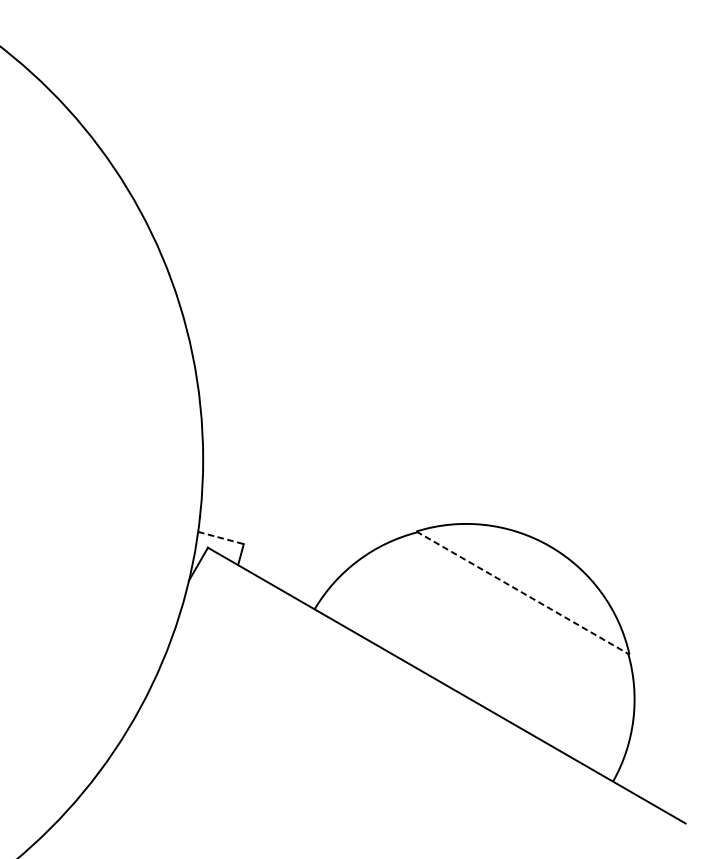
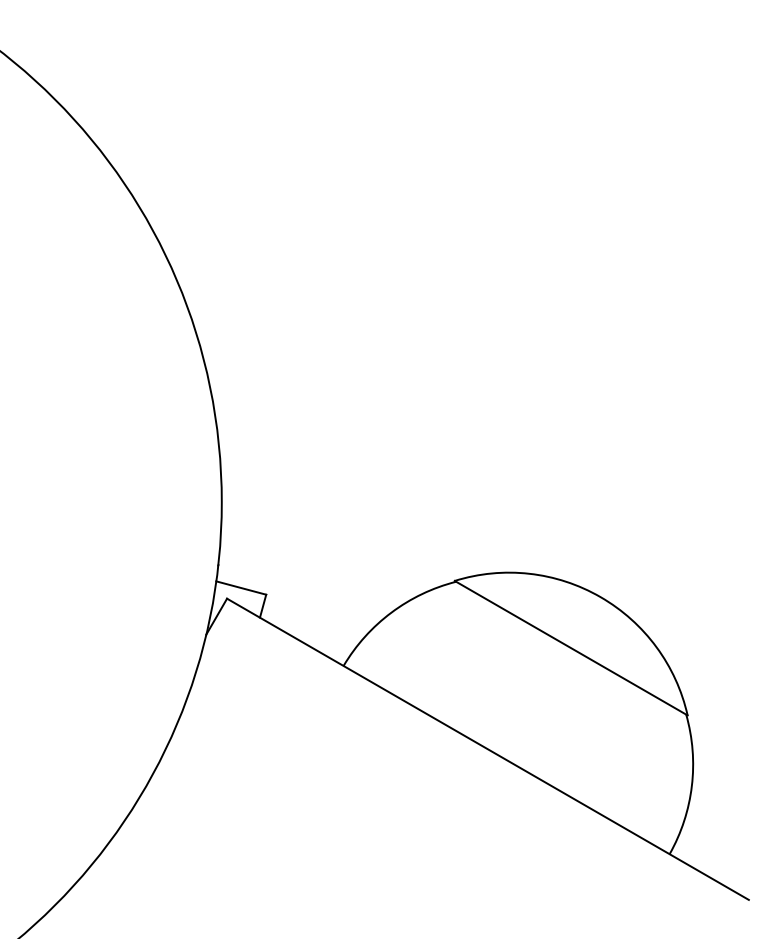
line: (221, 538) -> (241, 588), dashed -> solid
line: (523, 593) -> (571, 648), dashed -> solid

